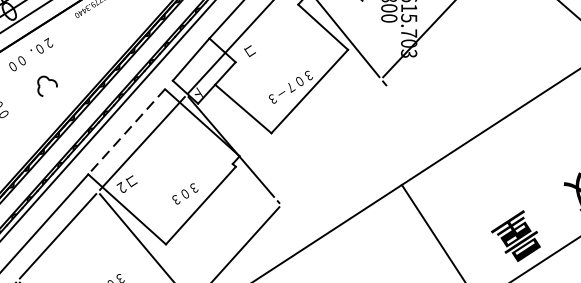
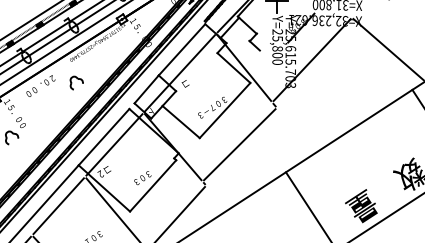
part: (47, 85) -> (76, 82), moved
line: (127, 132) -> (104, 137), dashed -> solid
line: (331, 142) -> (239, 144), added

